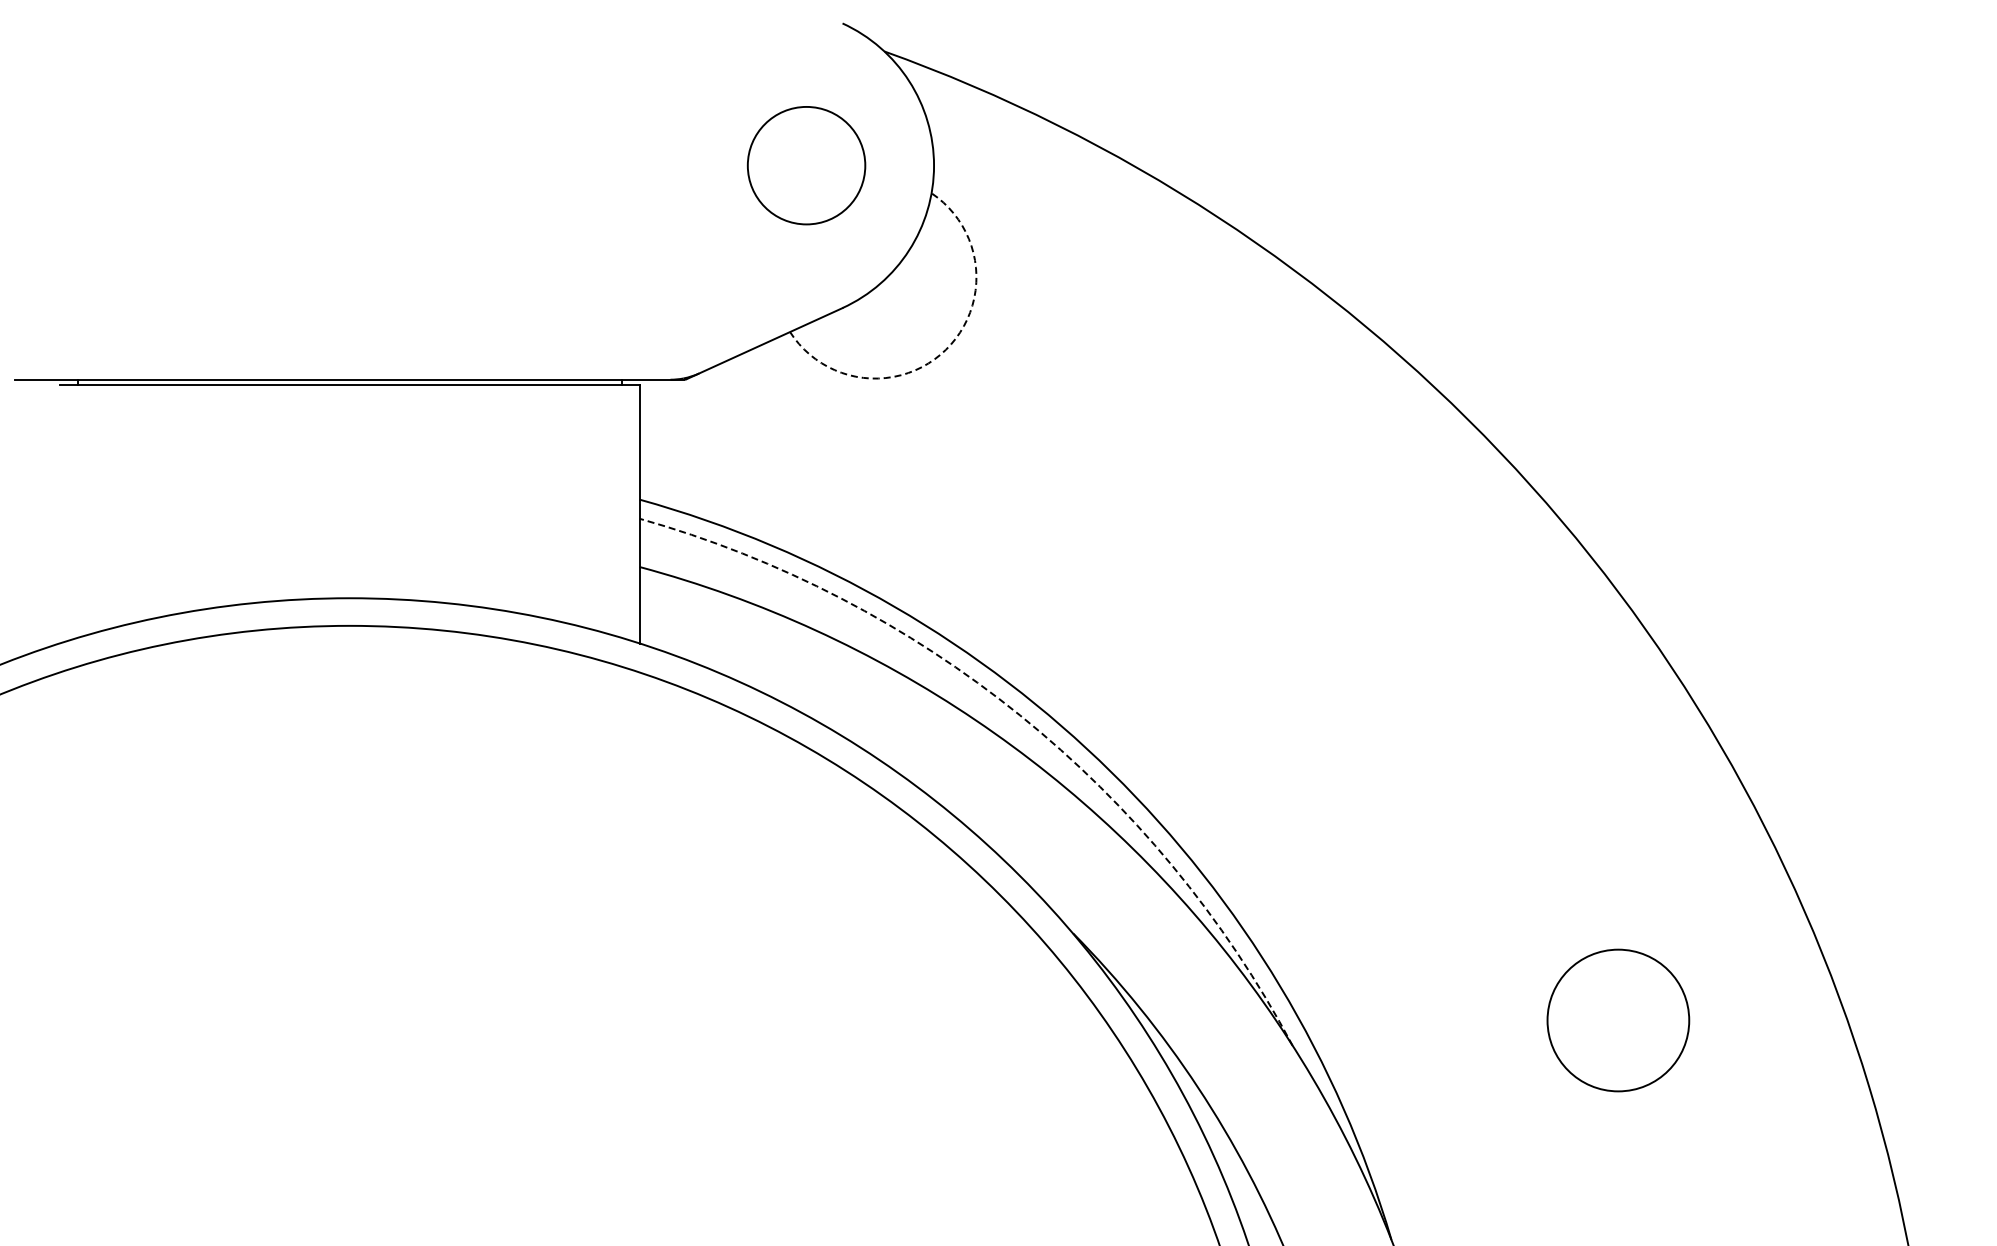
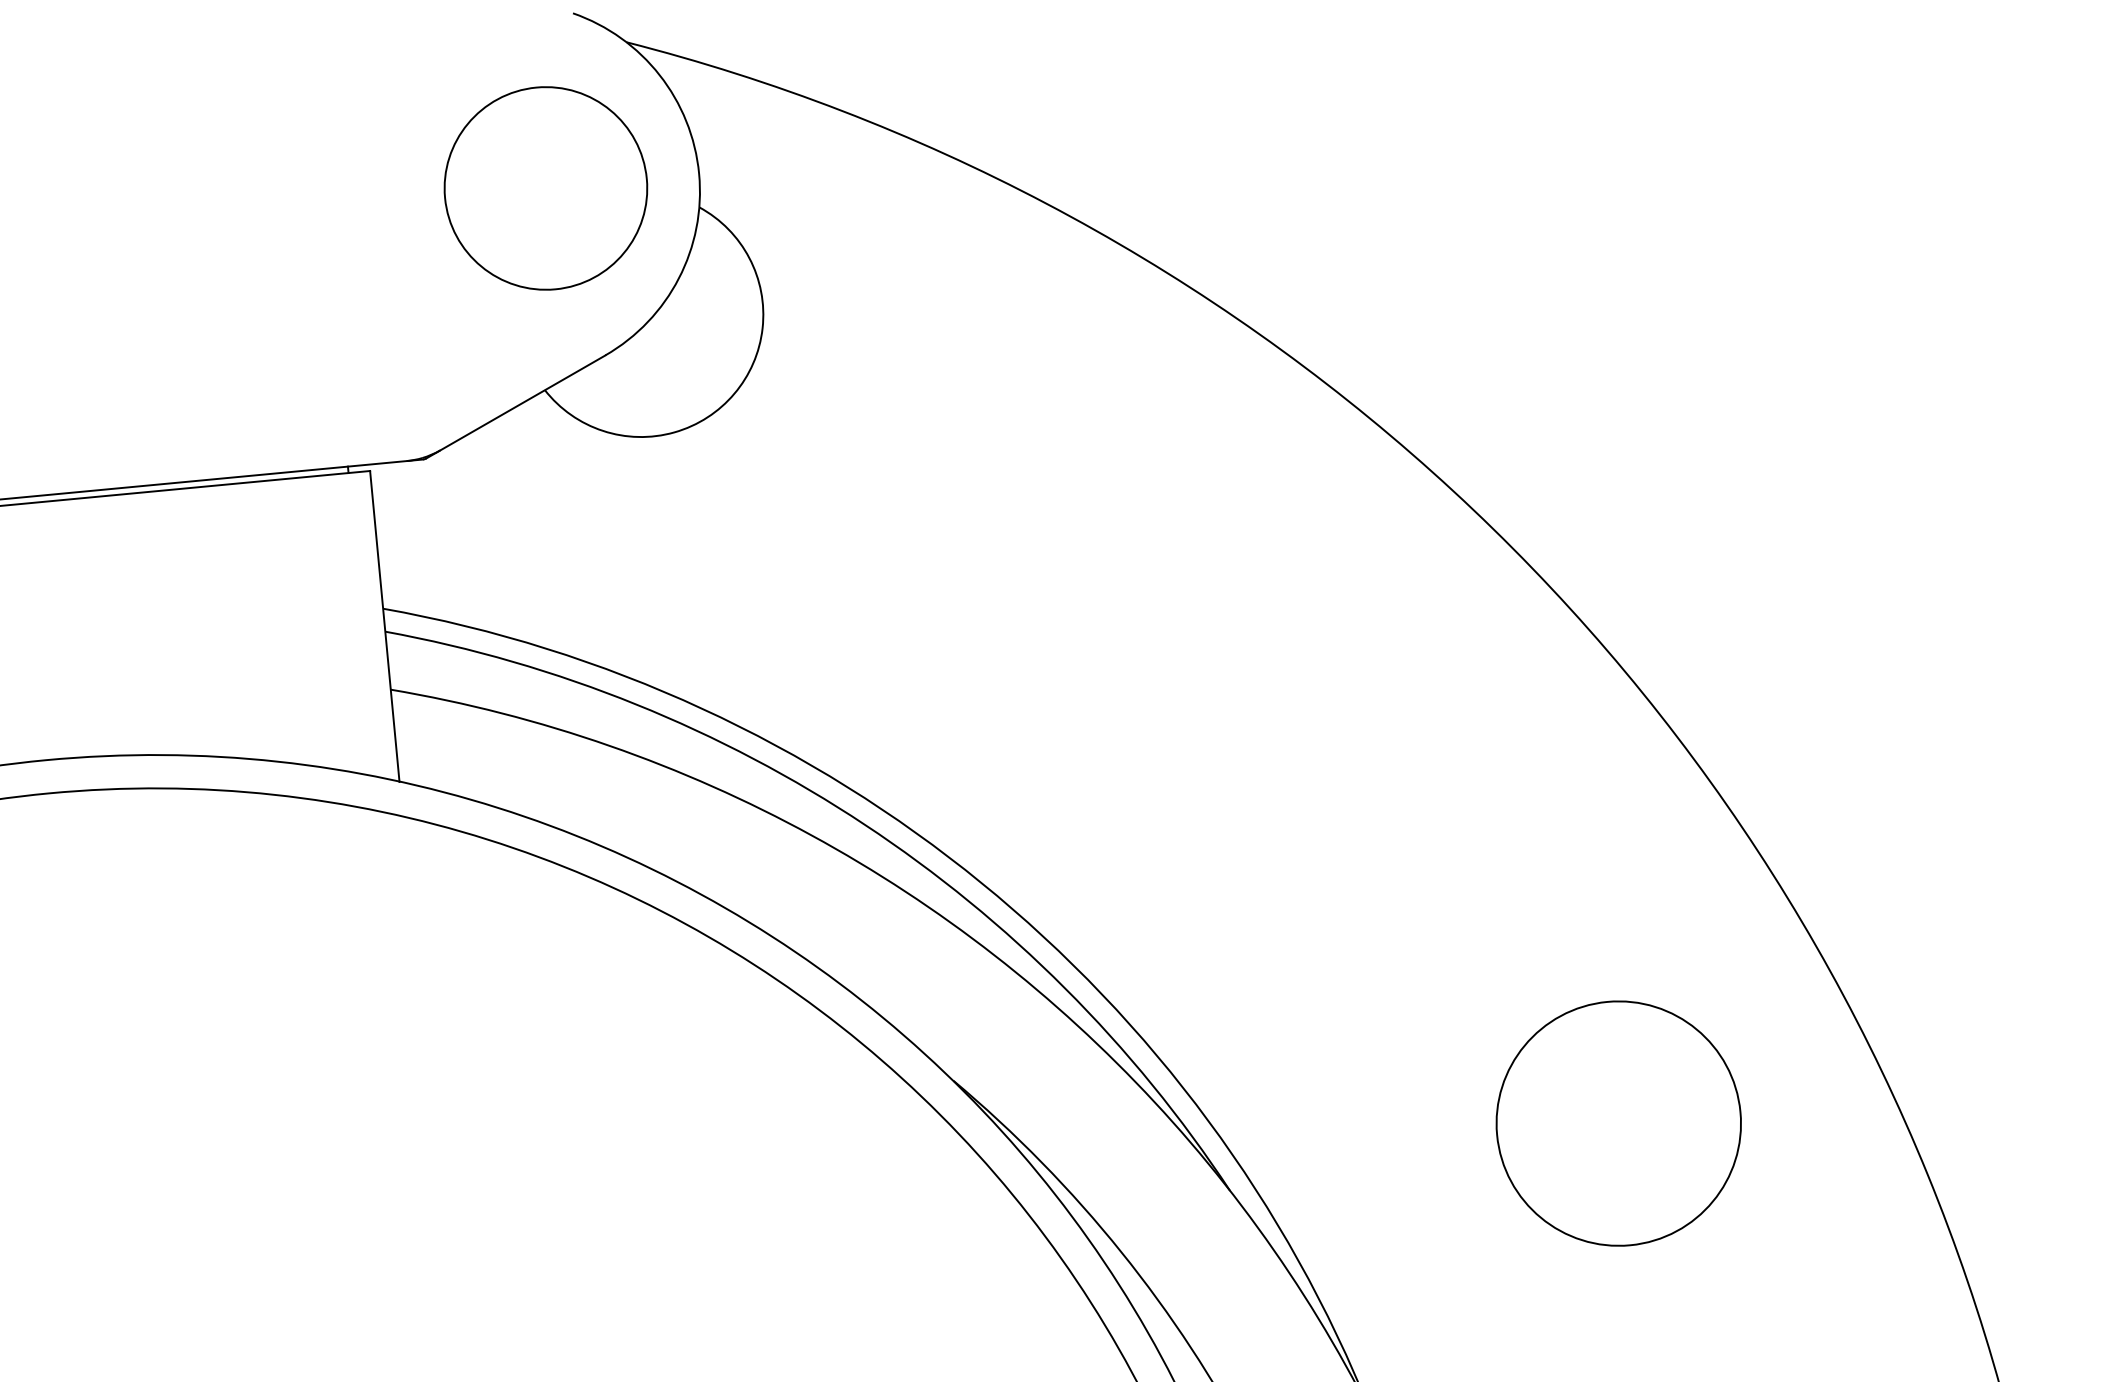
circle: (806, 165) -> (545, 188), size x1.43
arc: (945, 349) -> (733, 393), dashed -> solid
arc: (1020, 715) -> (865, 824), dashed -> solid
circle: (1618, 1020) -> (1618, 1123), size x1.43

